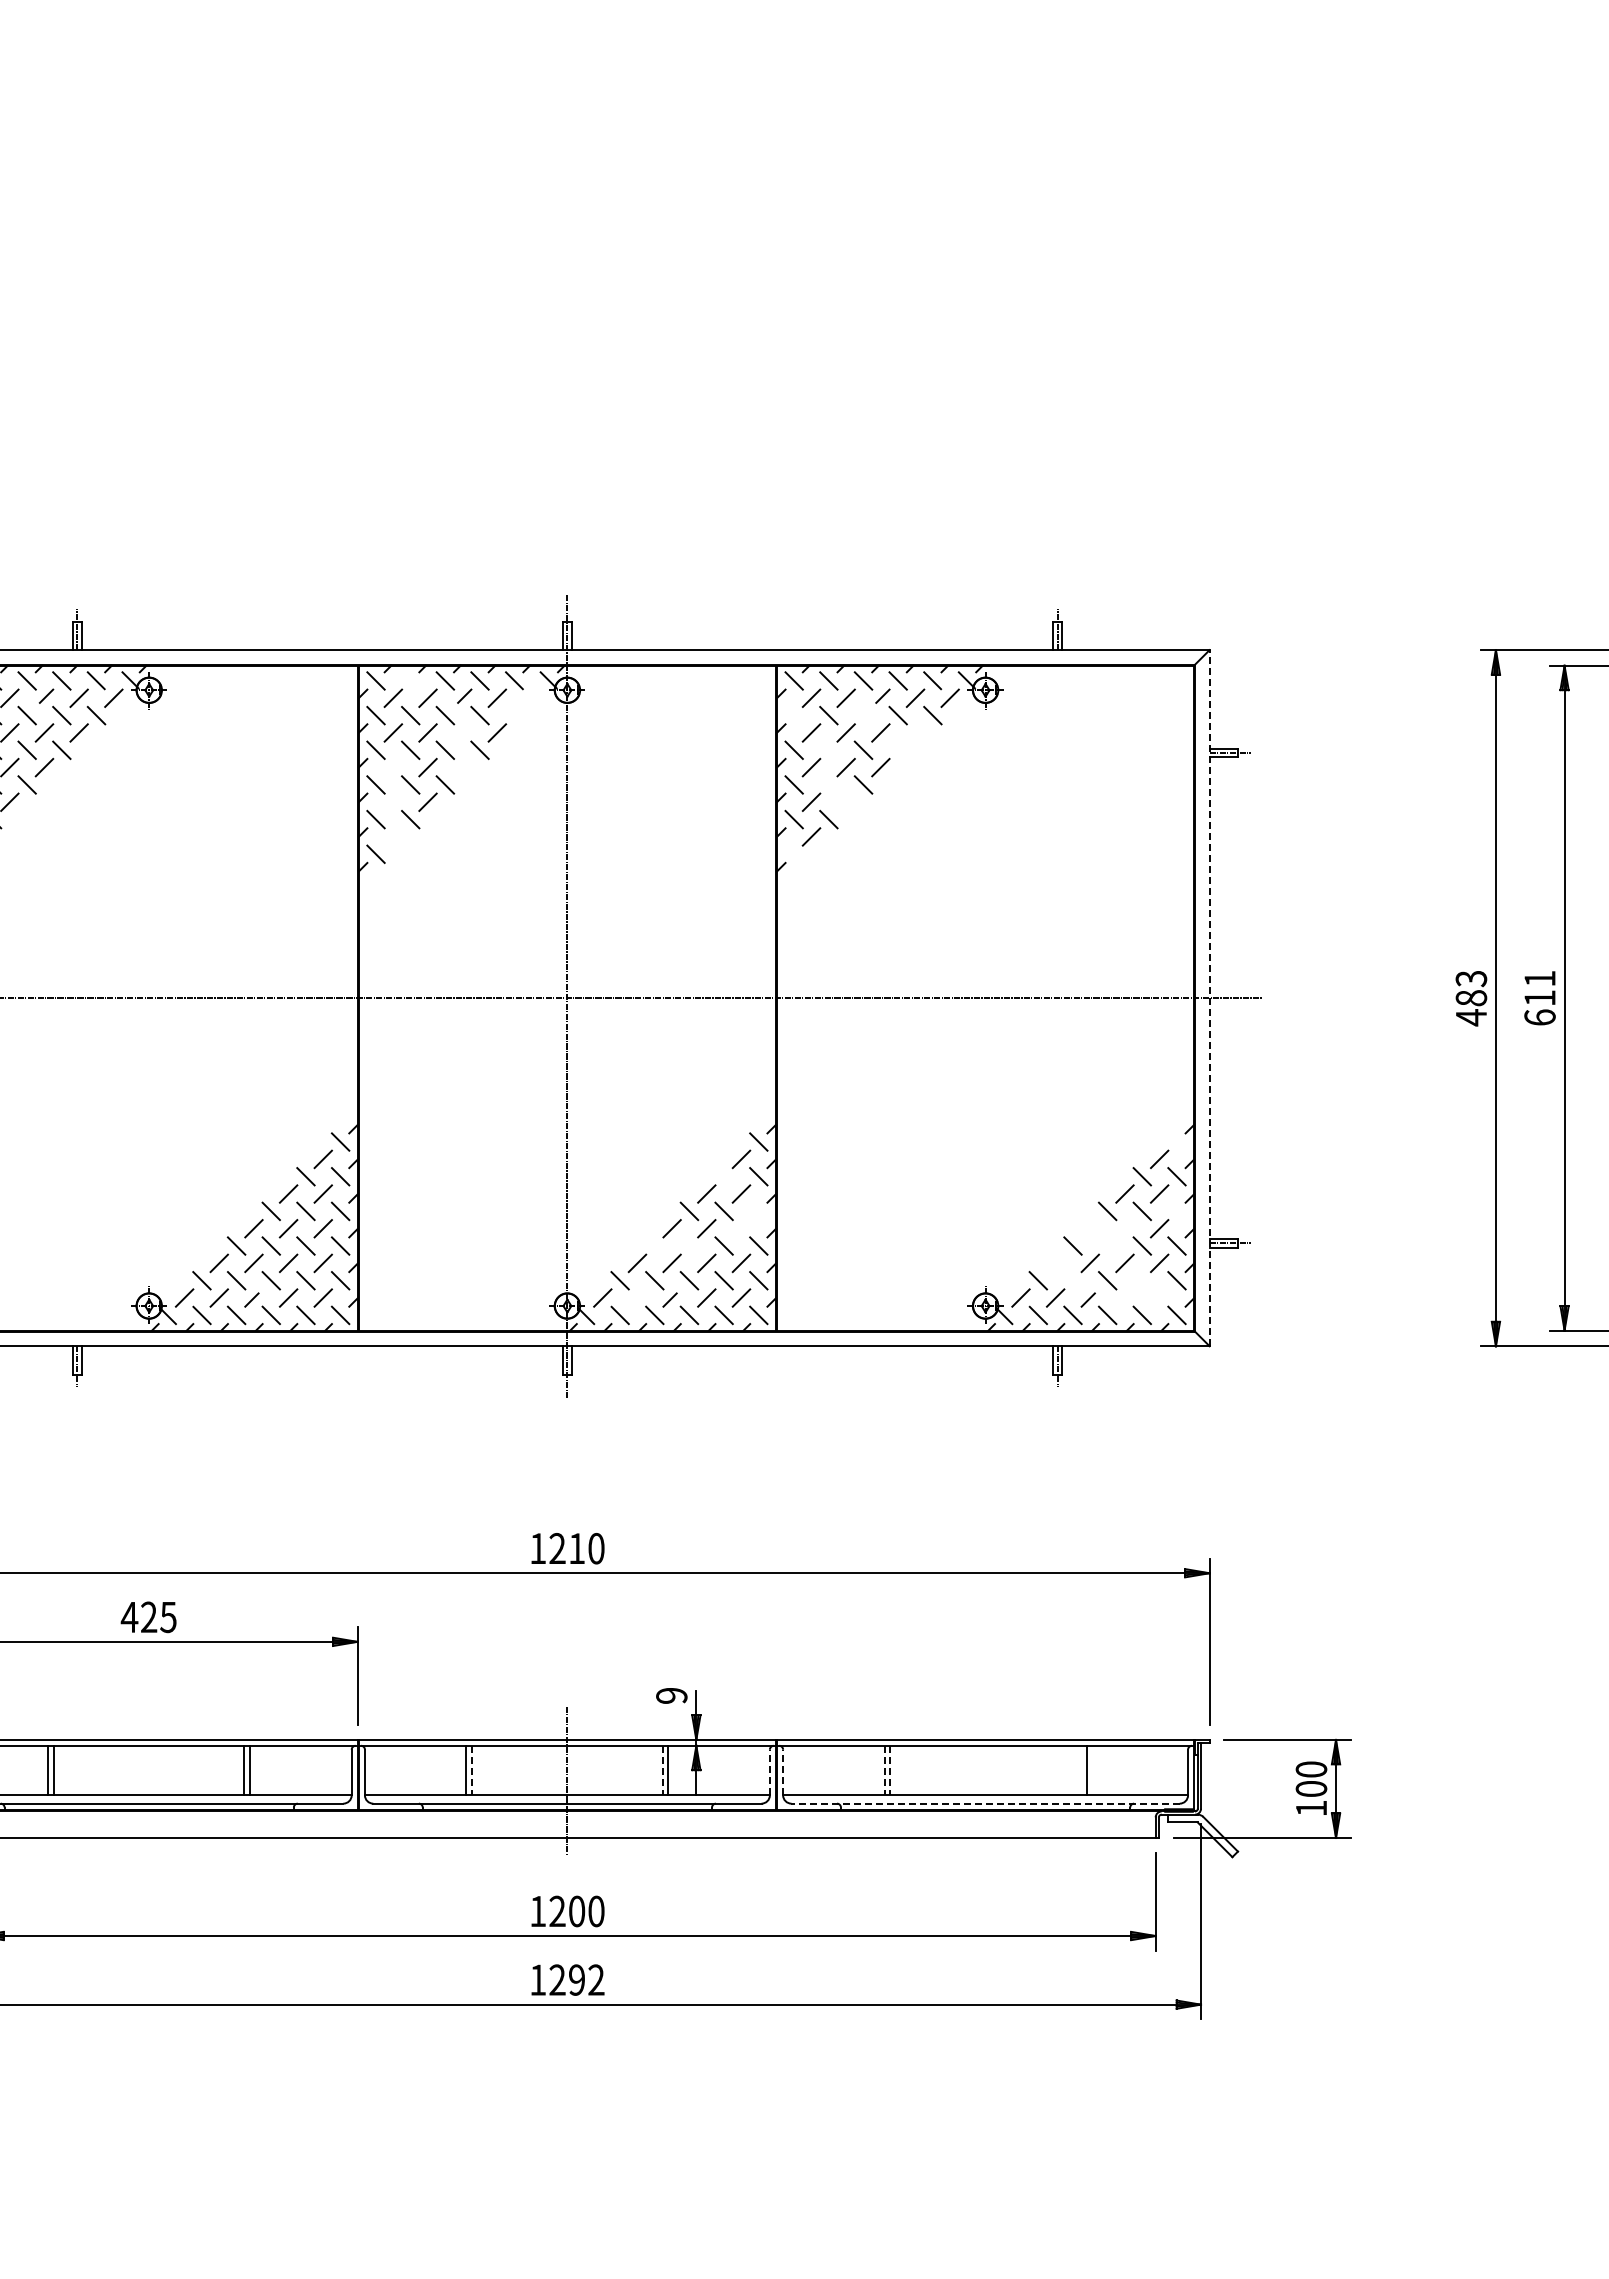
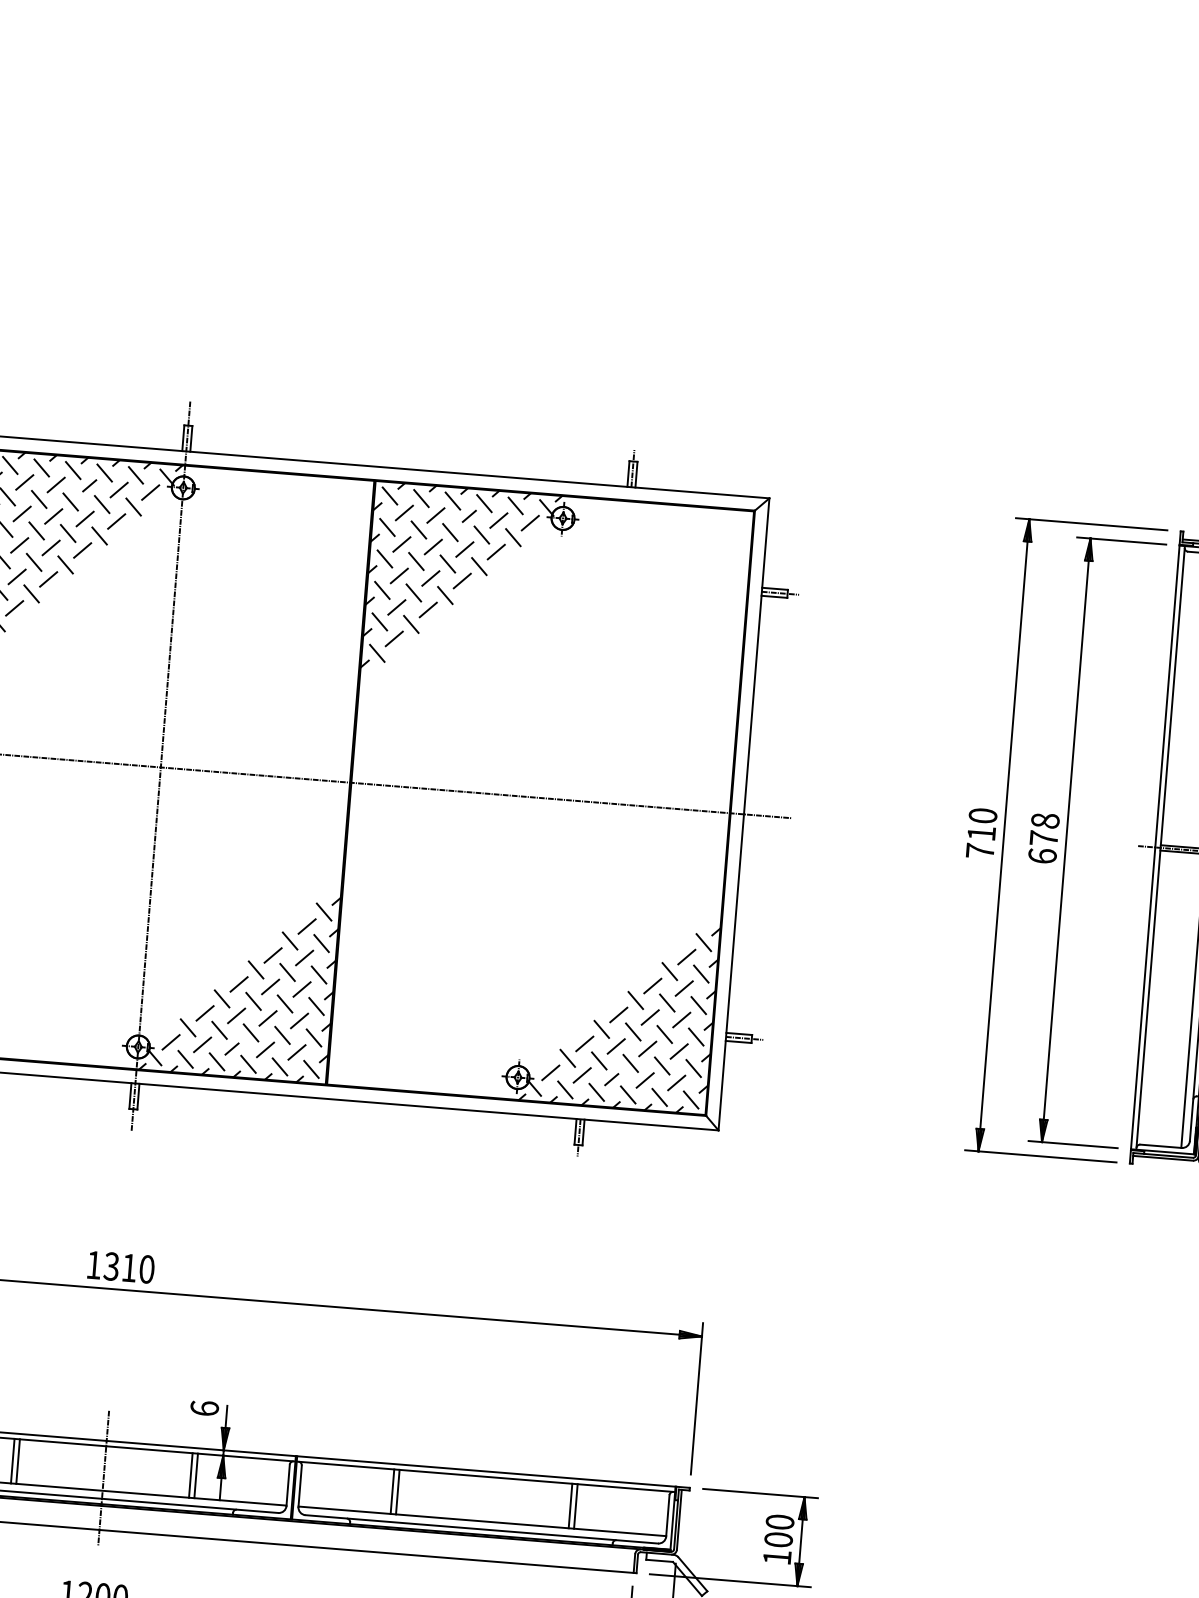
line: (410, 680) -> (41, 467), added
line: (531, 697) -> (150, 491), added
line: (514, 715) -> (133, 506), added
line: (793, 715) -> (386, 527), added
line: (863, 715) -> (450, 532), added
line: (462, 732) -> (85, 518), added
line: (915, 732) -> (496, 551), added
line: (828, 749) -> (416, 560), added
line: (897, 749) -> (478, 565), added
line: (393, 767) -> (19, 545), added
line: (462, 767) -> (82, 550), added
line: (828, 784) -> (413, 592), added
line: (393, 801) -> (17, 576), added
line: (845, 801) -> (427, 609), added
line: (393, 836) -> (14, 607), added
line: (793, 853) -> (376, 652), added
text: (1539, 988) -> (1044, 829), 611 -> 678
line: (1209, 997) -> (743, 813), dashed -> solid
text: (1471, 998) -> (981, 833), 483 -> 710
line: (1176, 1141) -> (703, 942), added
line: (723, 1176) -> (289, 940), added
line: (758, 1211) -> (318, 975), added
line: (1176, 1211) -> (698, 1005), added
line: (741, 1228) -> (302, 989), added
line: (1089, 1228) -> (618, 1014), added
line: (1124, 1228) -> (649, 1017), added
line: (654, 1245) -> (221, 998), added
line: (689, 1245) -> (253, 1000), added
line: (1107, 1245) -> (633, 1031), added
line: (1055, 1263) -> (584, 1044), added
line: (1072, 1280) -> (598, 1060), added
line: (1141, 1280) -> (661, 1065), added
line: (637, 1297) -> (202, 1044), added
line: (1124, 1297) -> (644, 1079), added
line: (1159, 1297) -> (676, 1082), added
text: (557, 1548) -> (111, 1266), 1210 -> 1310
text: (671, 1695) -> (204, 1408), 9 -> 6
line: (1080, 1769) -> (570, 1505), added
line: (472, 1770) -> (18, 1461), dashed -> solid
line: (662, 1770) -> (190, 1475), dashed -> solid
line: (884, 1770) -> (392, 1491), dashed -> solid
line: (890, 1770) -> (397, 1492), dashed -> solid
line: (769, 1772) -> (287, 1485), dashed -> solid
line: (783, 1772) -> (300, 1486), dashed -> solid
line: (985, 1803) -> (481, 1529), dashed -> solid

